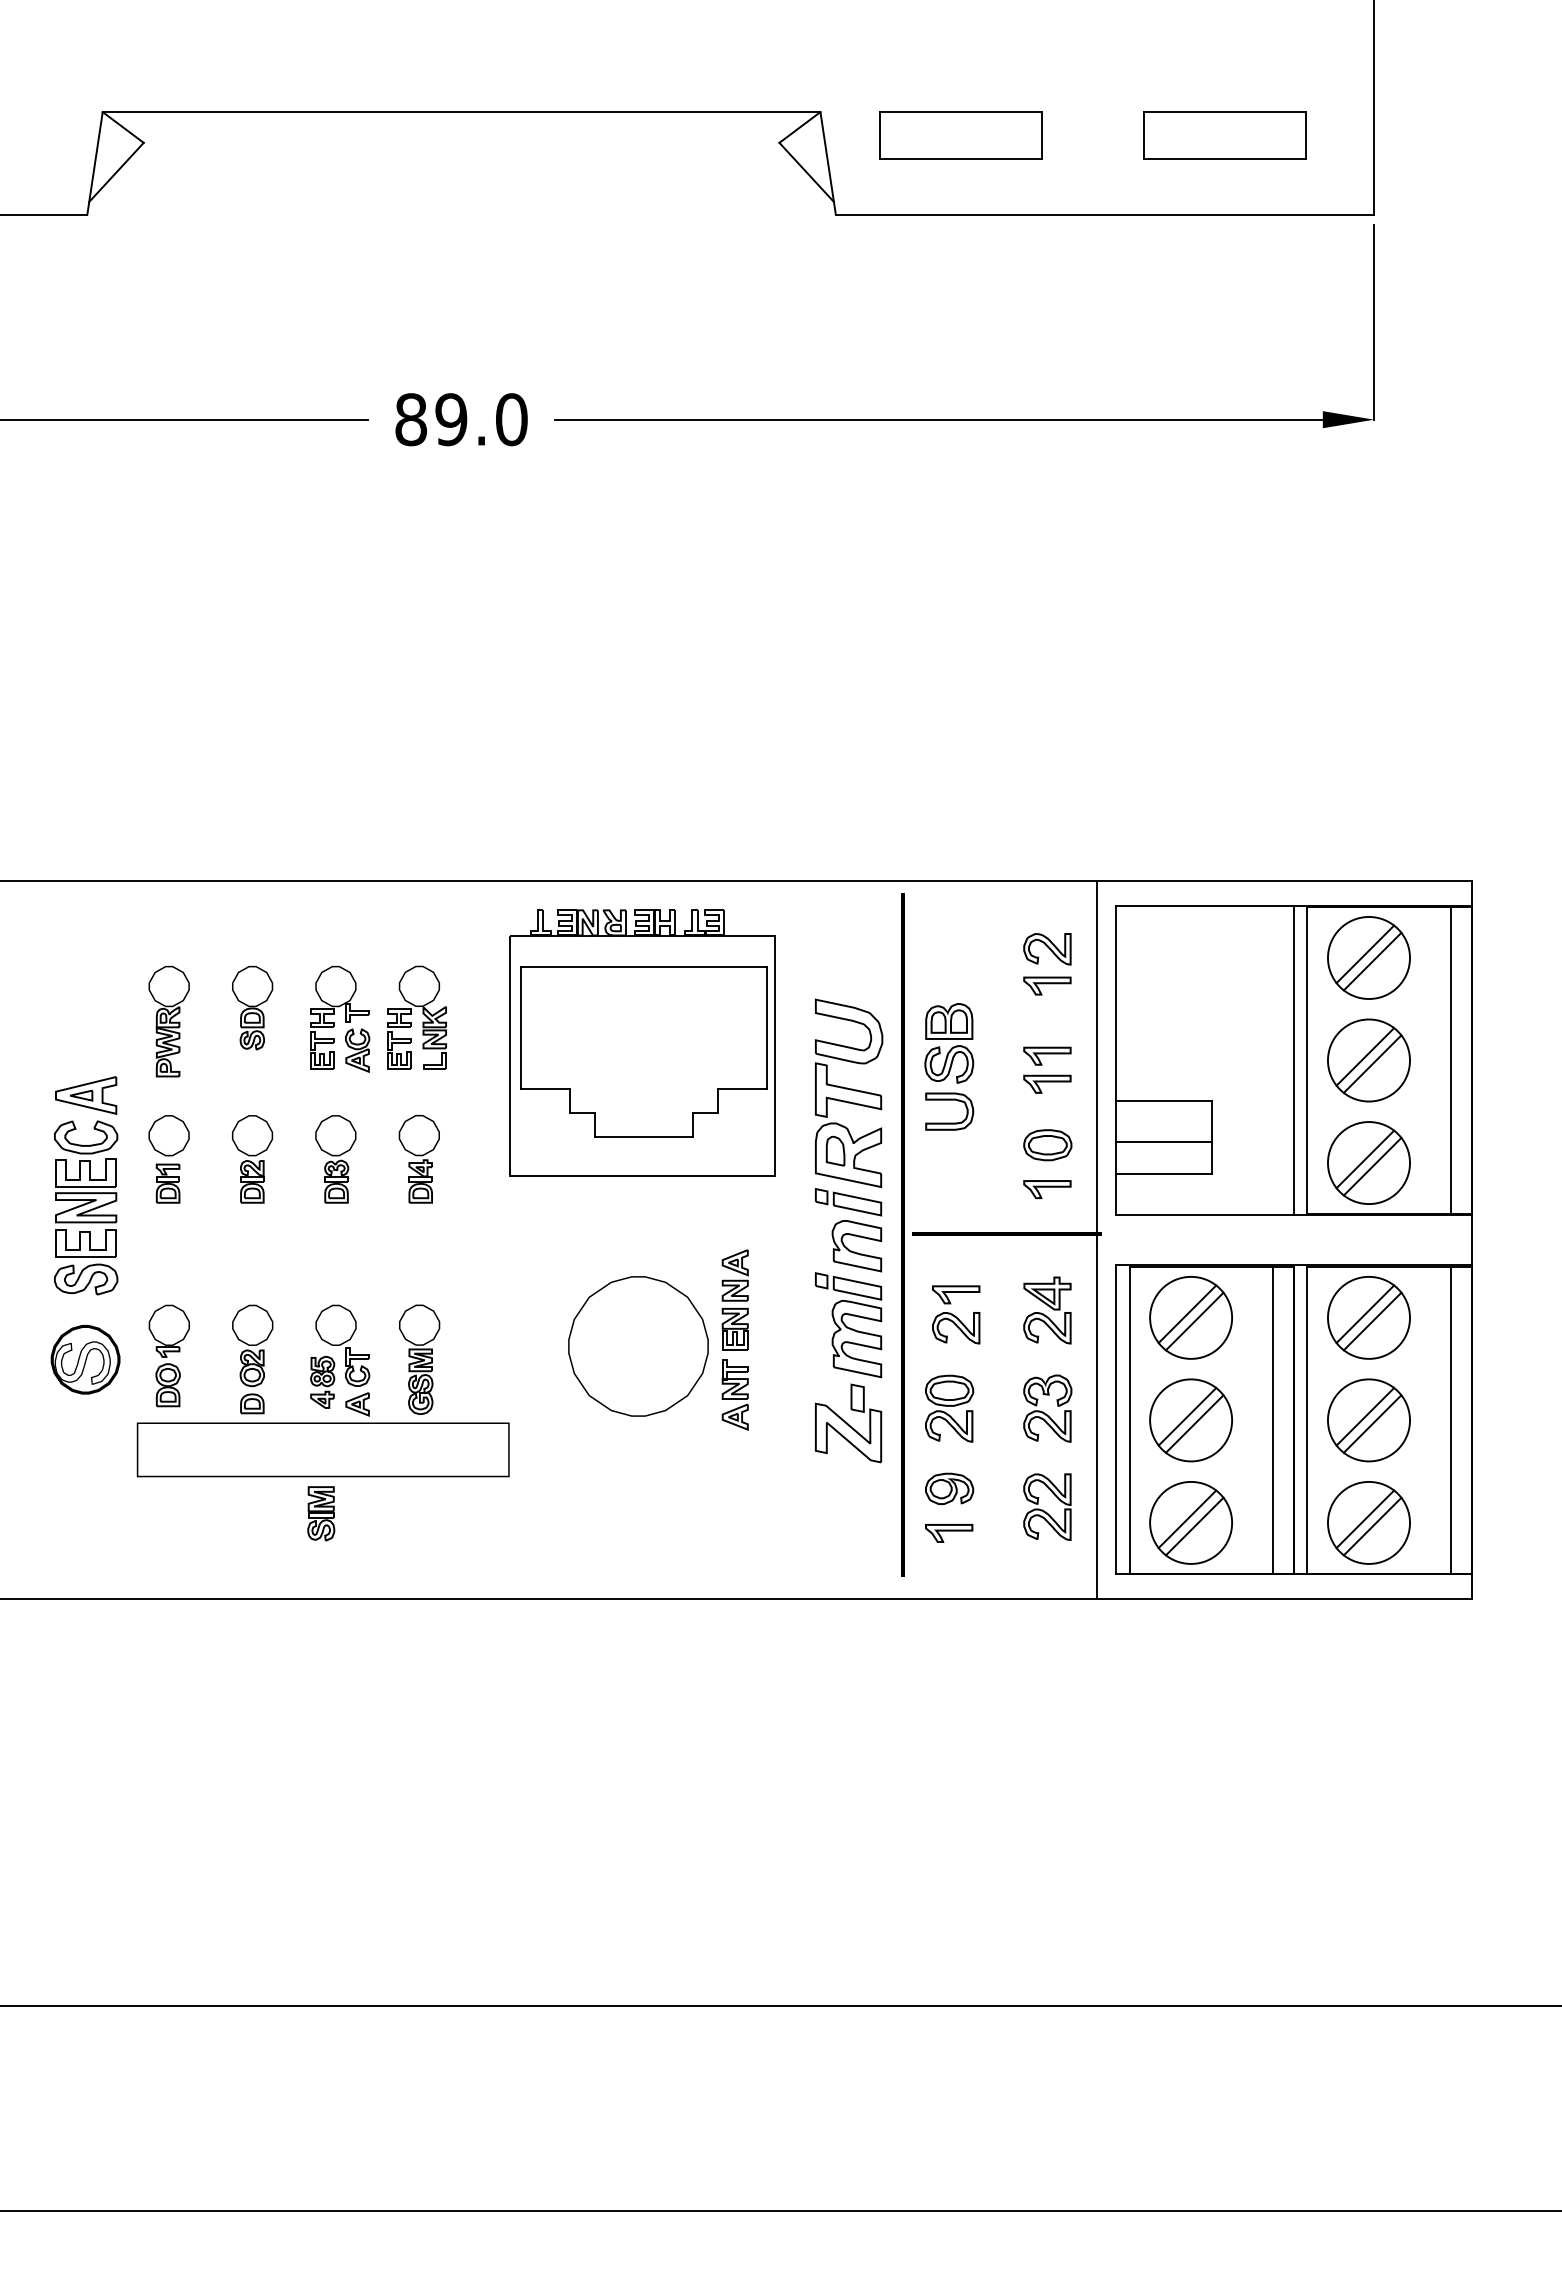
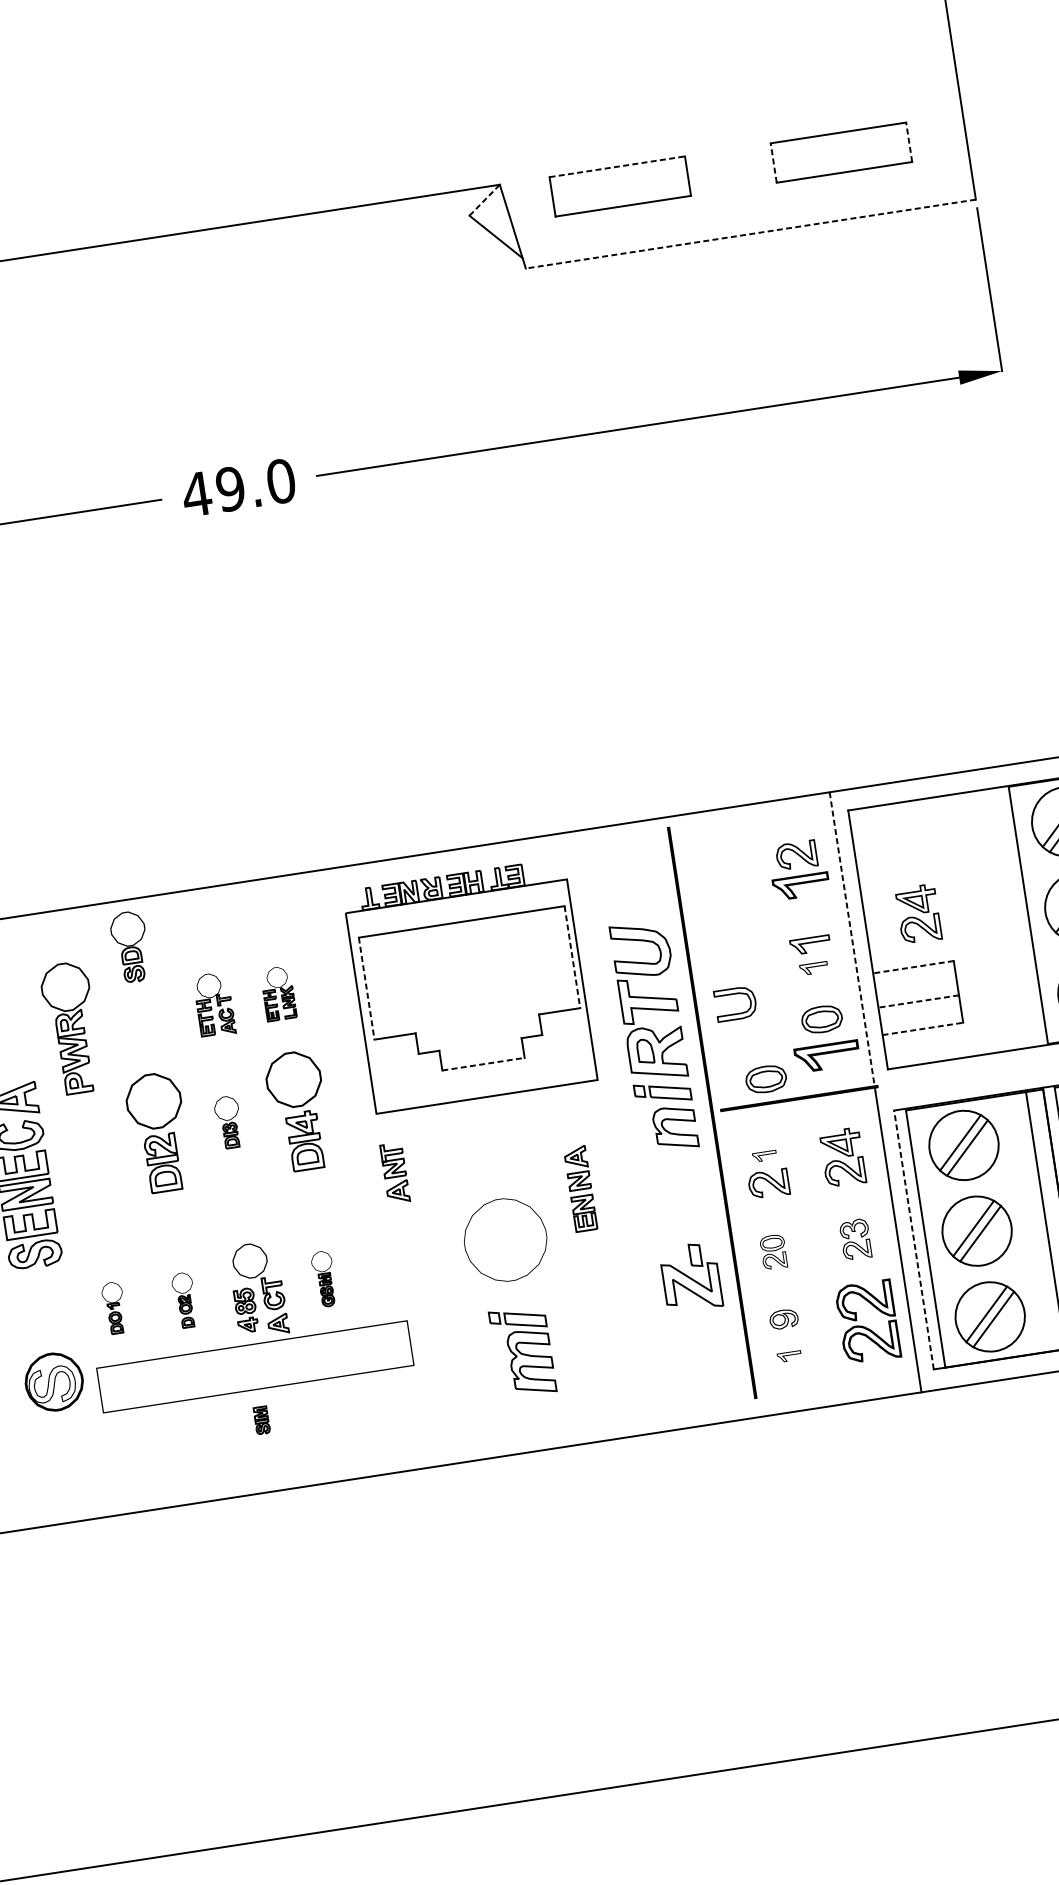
line: (960, 112) -> (616, 167), solid -> dashed
line: (799, 127) -> (484, 200), solid -> dashed
line: (1144, 135) -> (773, 162), solid -> dashed
line: (1306, 135) -> (909, 142), solid -> dashed
line: (1104, 214) -> (750, 234), solid -> dashed
text: (410, 419) -> (196, 494), 89.0 -> 49.0
part: (1047, 985) -> (801, 885), size x1.4
part: (252, 1008) -> (130, 947), moved
part: (416, 1017) -> (277, 993), size x0.6
part: (340, 1019) -> (214, 1004), size x0.7
part: (168, 1021) -> (71, 1028), size x1.4
line: (521, 1028) -> (367, 989), solid -> dashed
line: (767, 1028) -> (572, 957), solid -> dashed
part: (1179, 1039) -> (918, 914), added
part: (949, 1043) -> (726, 946), removed
line: (1293, 1060) -> (1016, 917), removed
line: (1097, 1061) -> (852, 943), solid -> dashed
part: (1047, 1083) -> (813, 967), size x0.7
line: (1163, 1100) -> (913, 967), solid -> dashed
line: (644, 1136) -> (483, 1063), solid -> dashed
line: (1163, 1141) -> (918, 1001), solid -> dashed
part: (168, 1159) -> (88, 1143), removed
part: (252, 1159) -> (158, 1133), size x1.6
part: (335, 1159) -> (228, 1122), size x0.7
part: (418, 1159) -> (297, 1111), size x1.6
line: (1164, 1174) -> (923, 1028), solid -> dashed
part: (1047, 1189) -> (827, 1056), size x1.6
part: (971, 1205) -> (766, 1079), added
part: (956, 1294) -> (764, 1155), size x0.6
part: (848, 1325) -> (522, 1352), moved
part: (638, 1346) -> (505, 1240), size x0.7
part: (168, 1355) -> (113, 1307), size x0.6
part: (85, 1359) -> (54, 1381), moved
part: (252, 1359) -> (184, 1300), size x0.6
part: (419, 1359) -> (324, 1278), size x0.6
part: (734, 1394) -> (394, 1173), moved
part: (949, 1408) -> (773, 1252), size x0.6
part: (1047, 1408) -> (855, 1239), size x0.7
line: (1115, 1419) -> (913, 1240), solid -> dashed
part: (949, 1488) -> (783, 1319), size x0.7
part: (1047, 1506) -> (868, 1321), size x1.4
part: (321, 1513) -> (261, 1420), size x0.6
part: (949, 1533) -> (789, 1356), size x0.6

